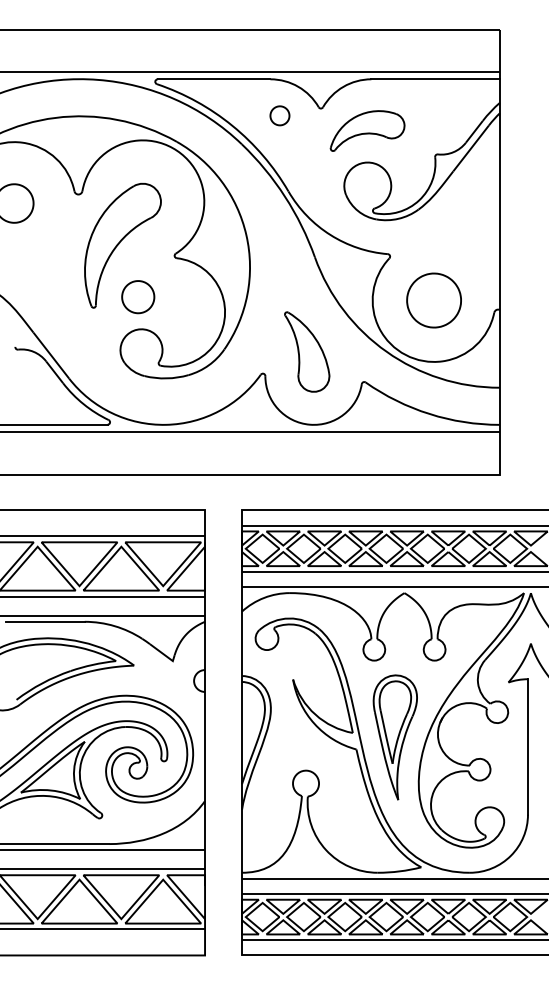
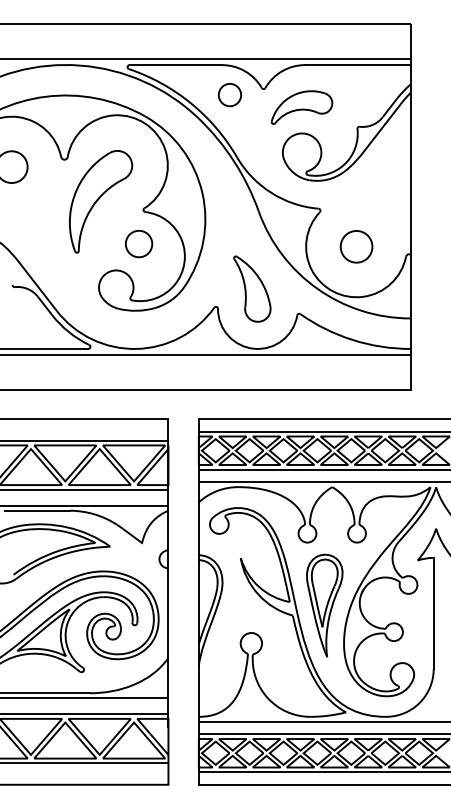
part: (279, 115) -> (229, 94), size x1.43
part: (138, 297) -> (139, 244), moved
part: (433, 300) -> (356, 246), size x0.71

